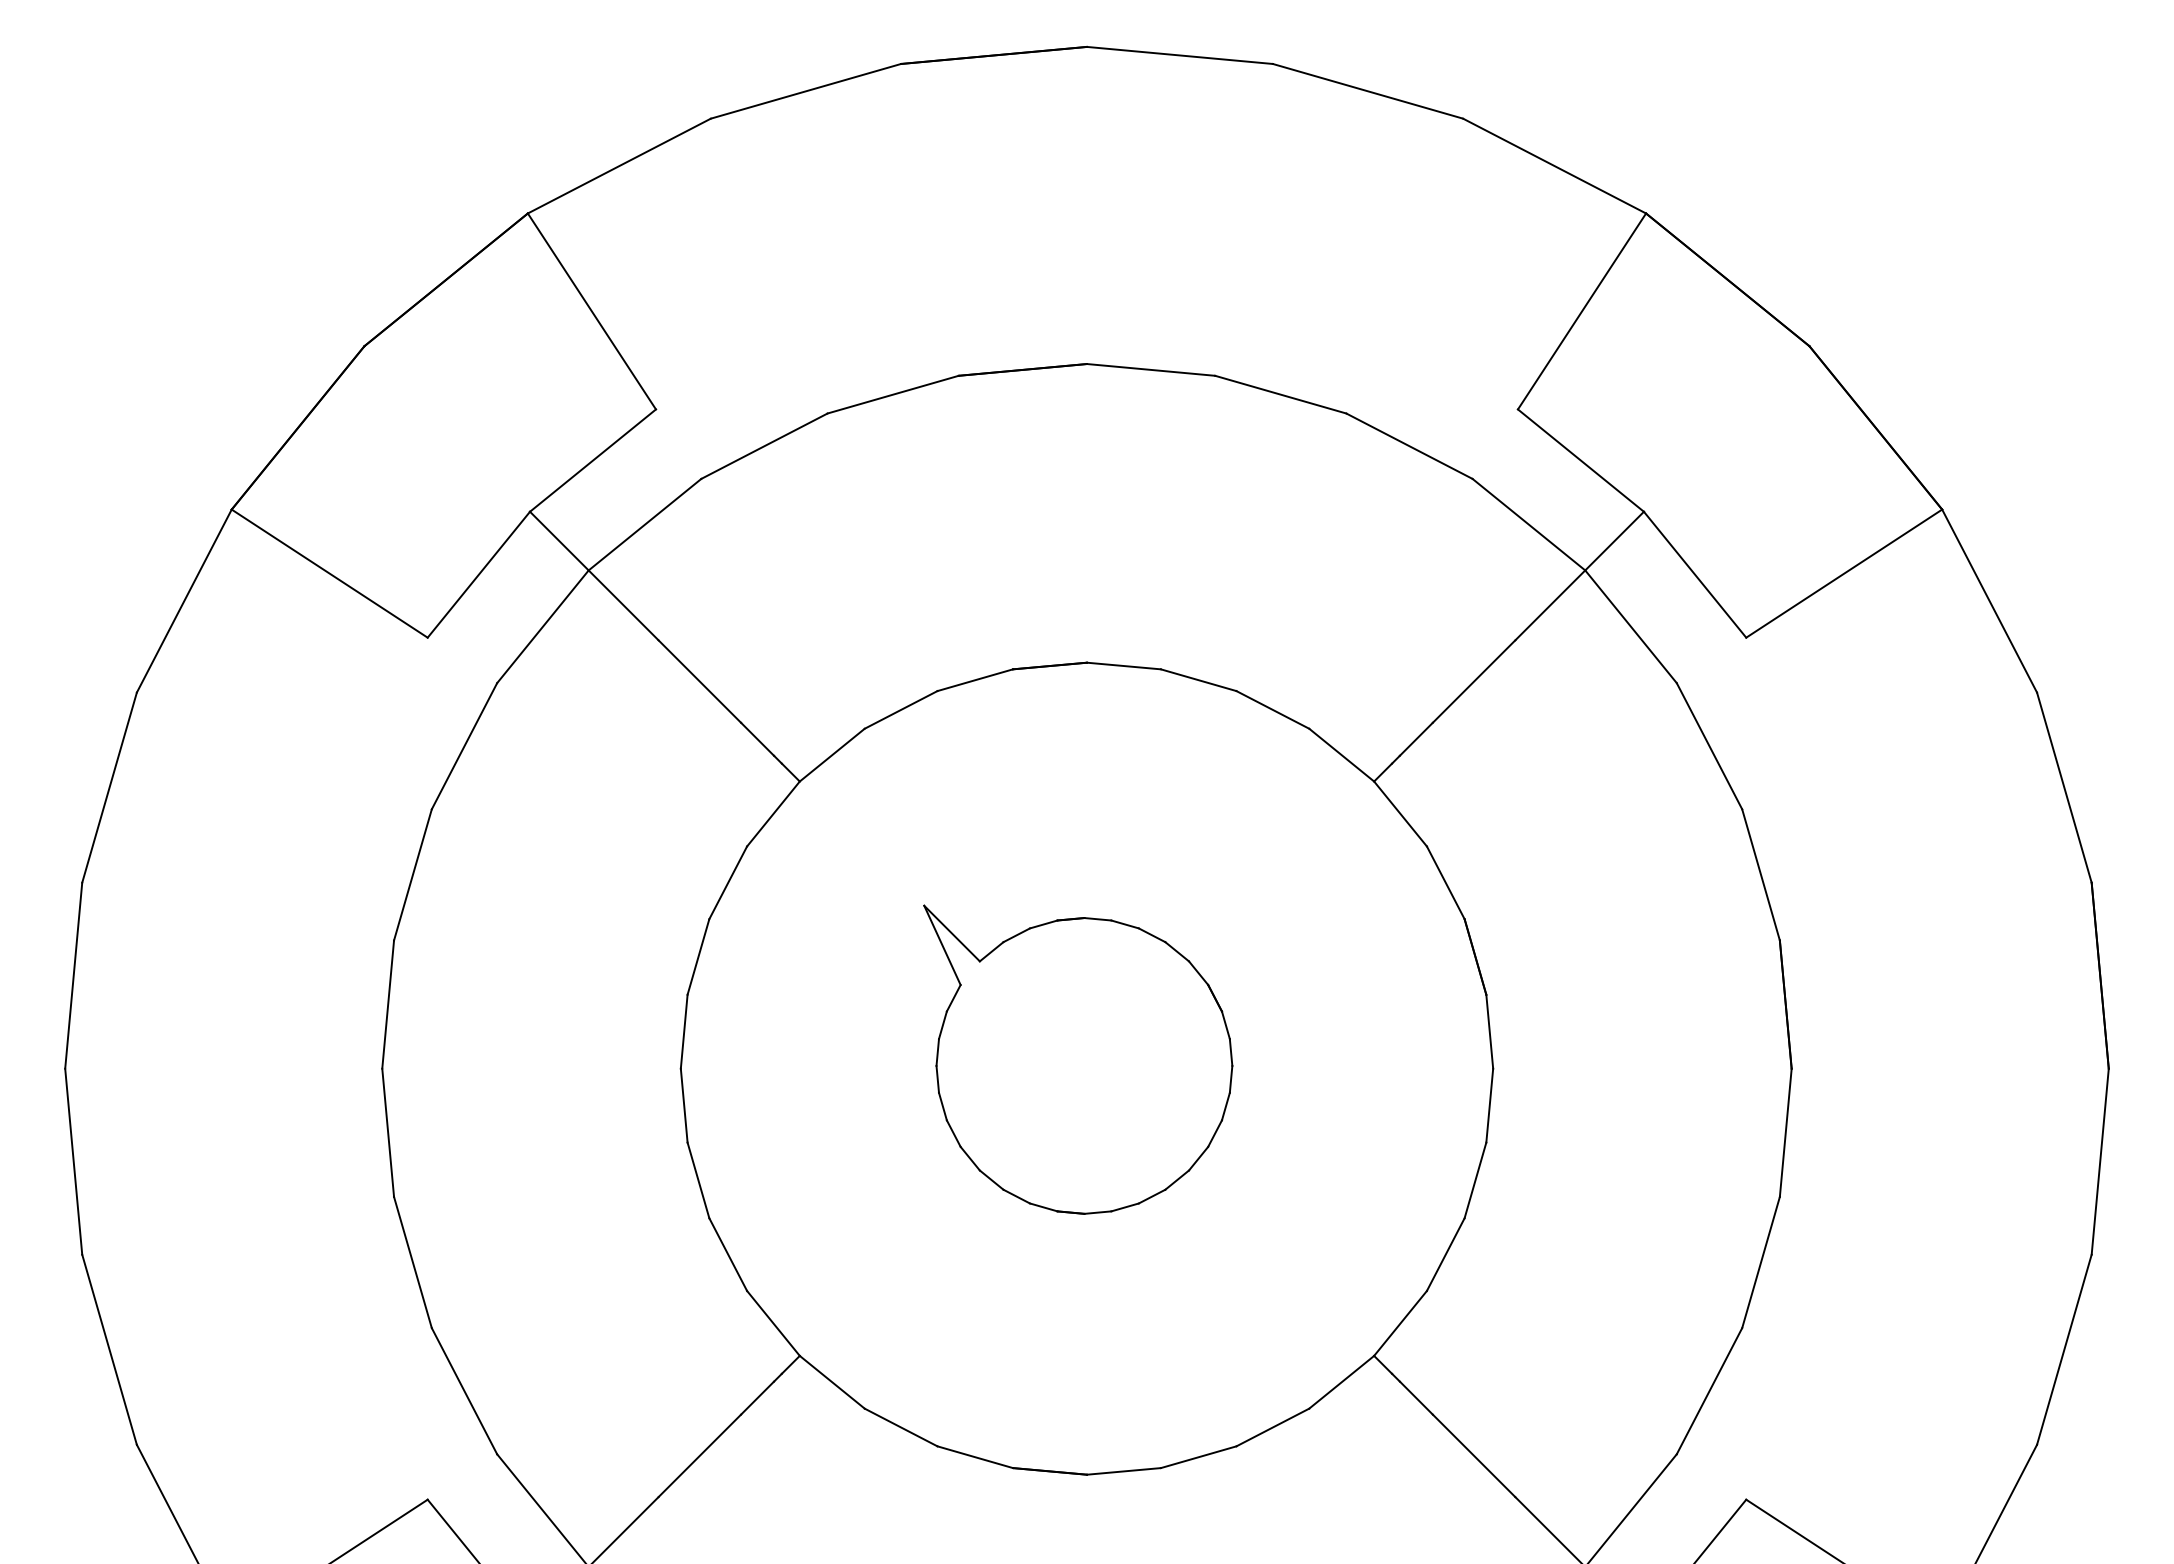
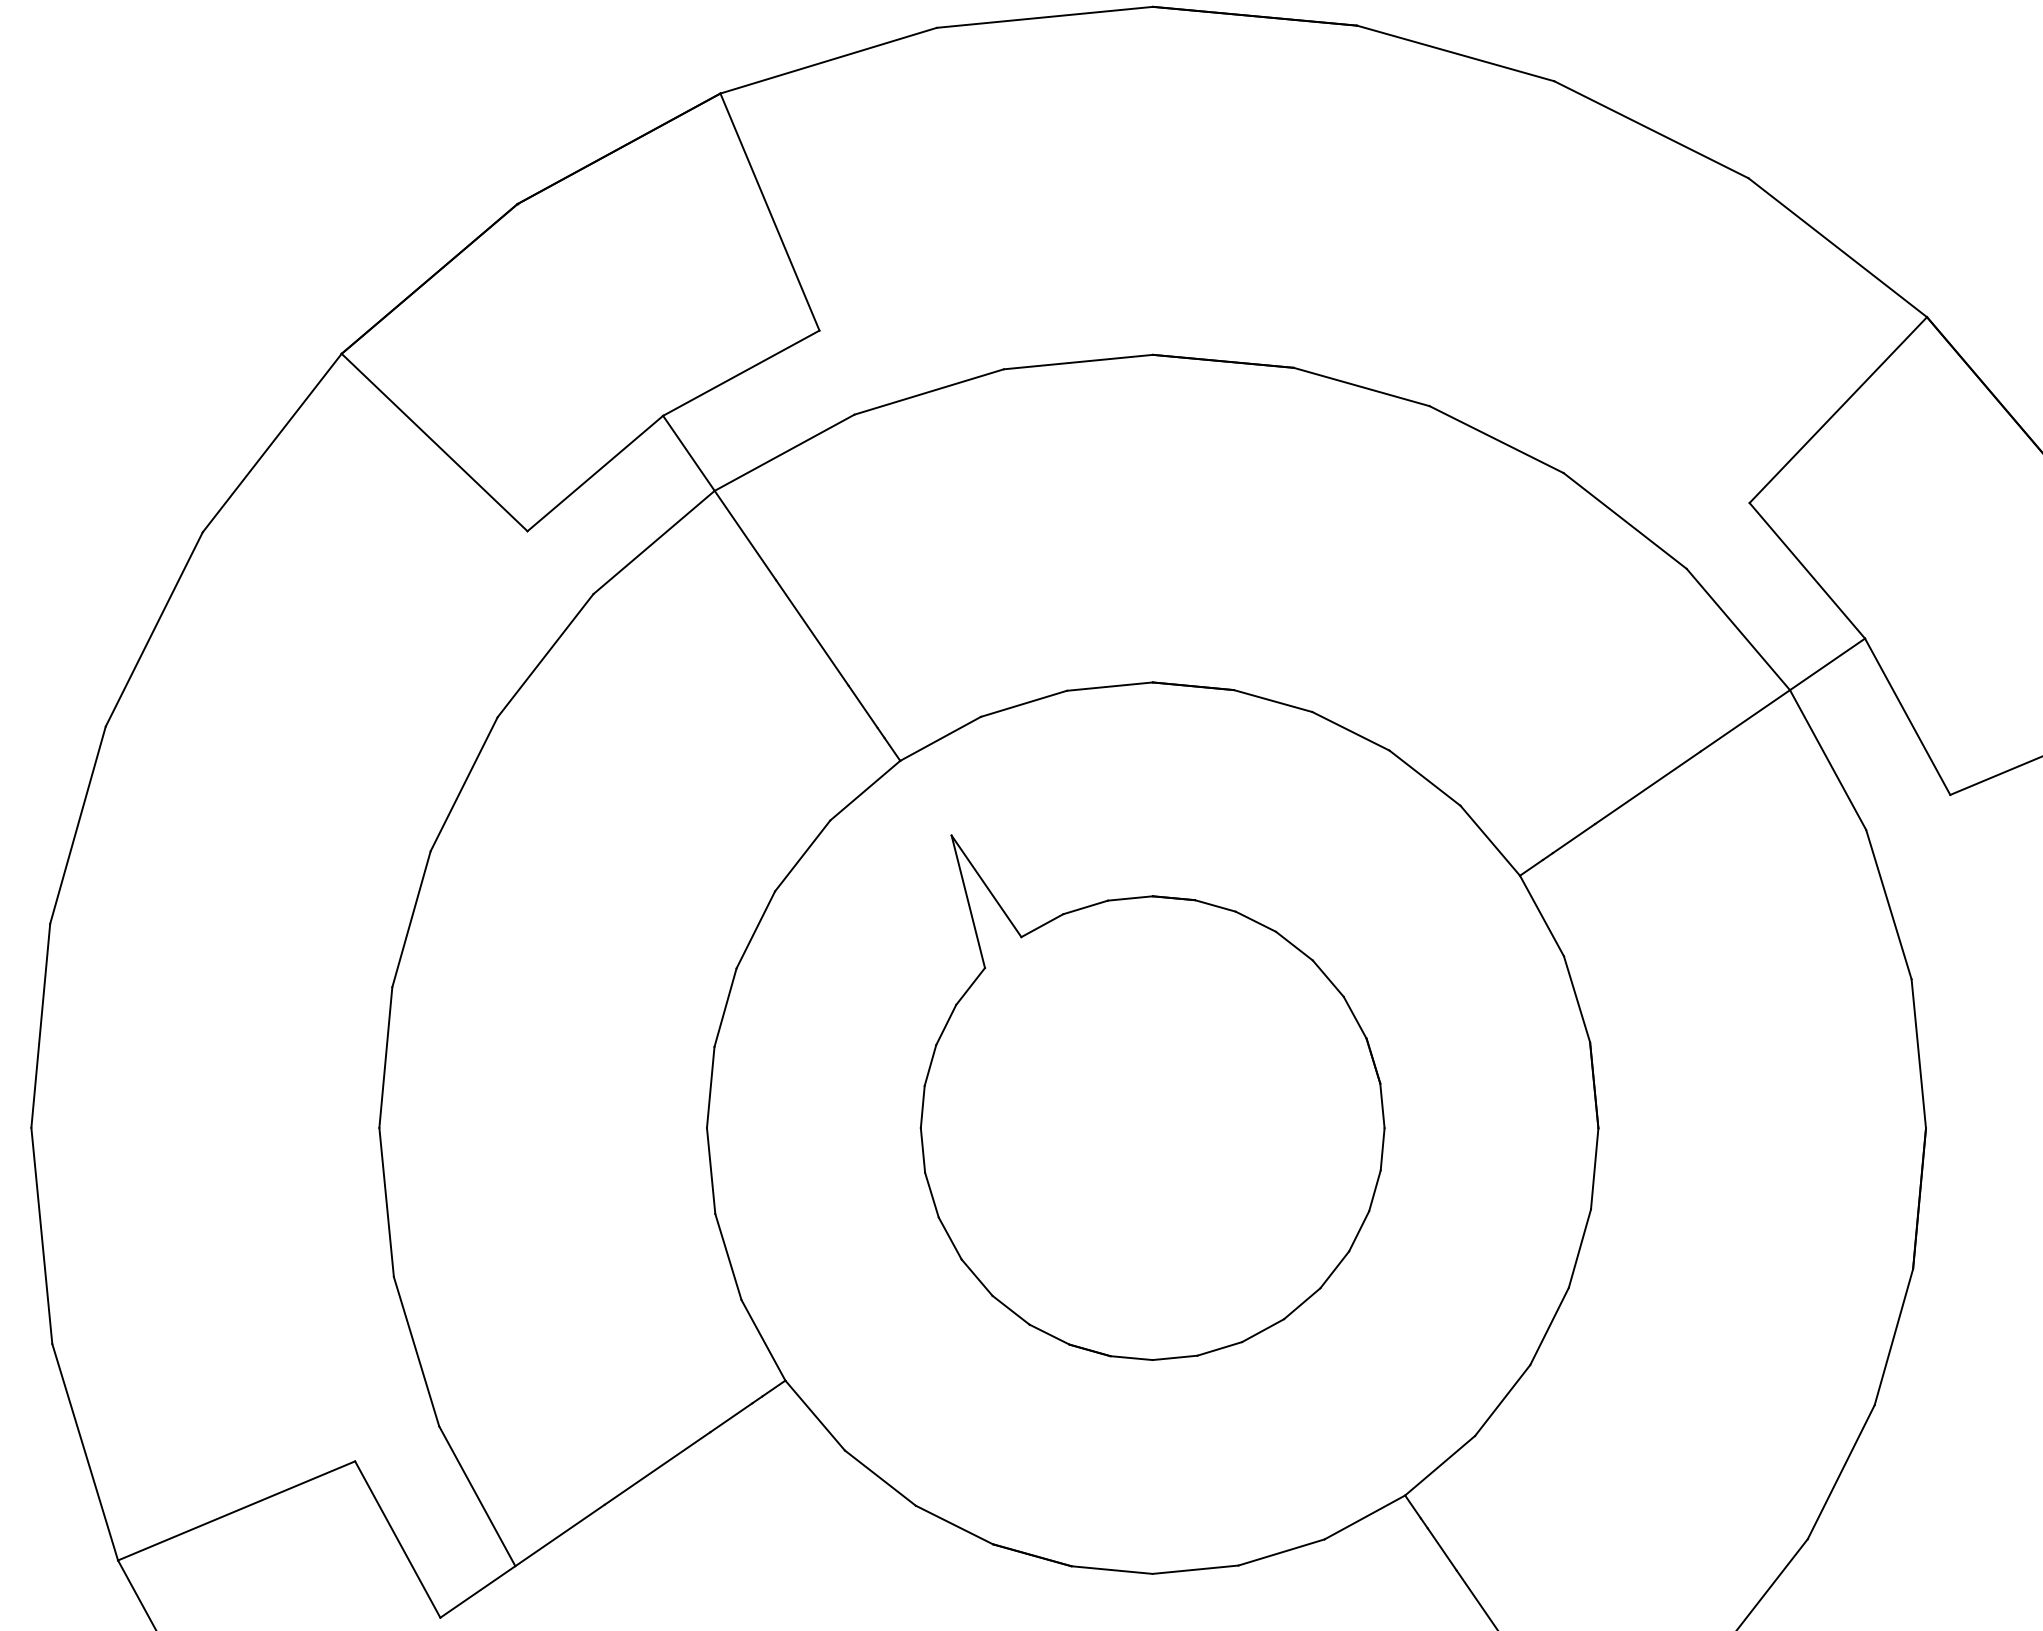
part: (1078, 1059) -> (1145, 1116), size x1.43

